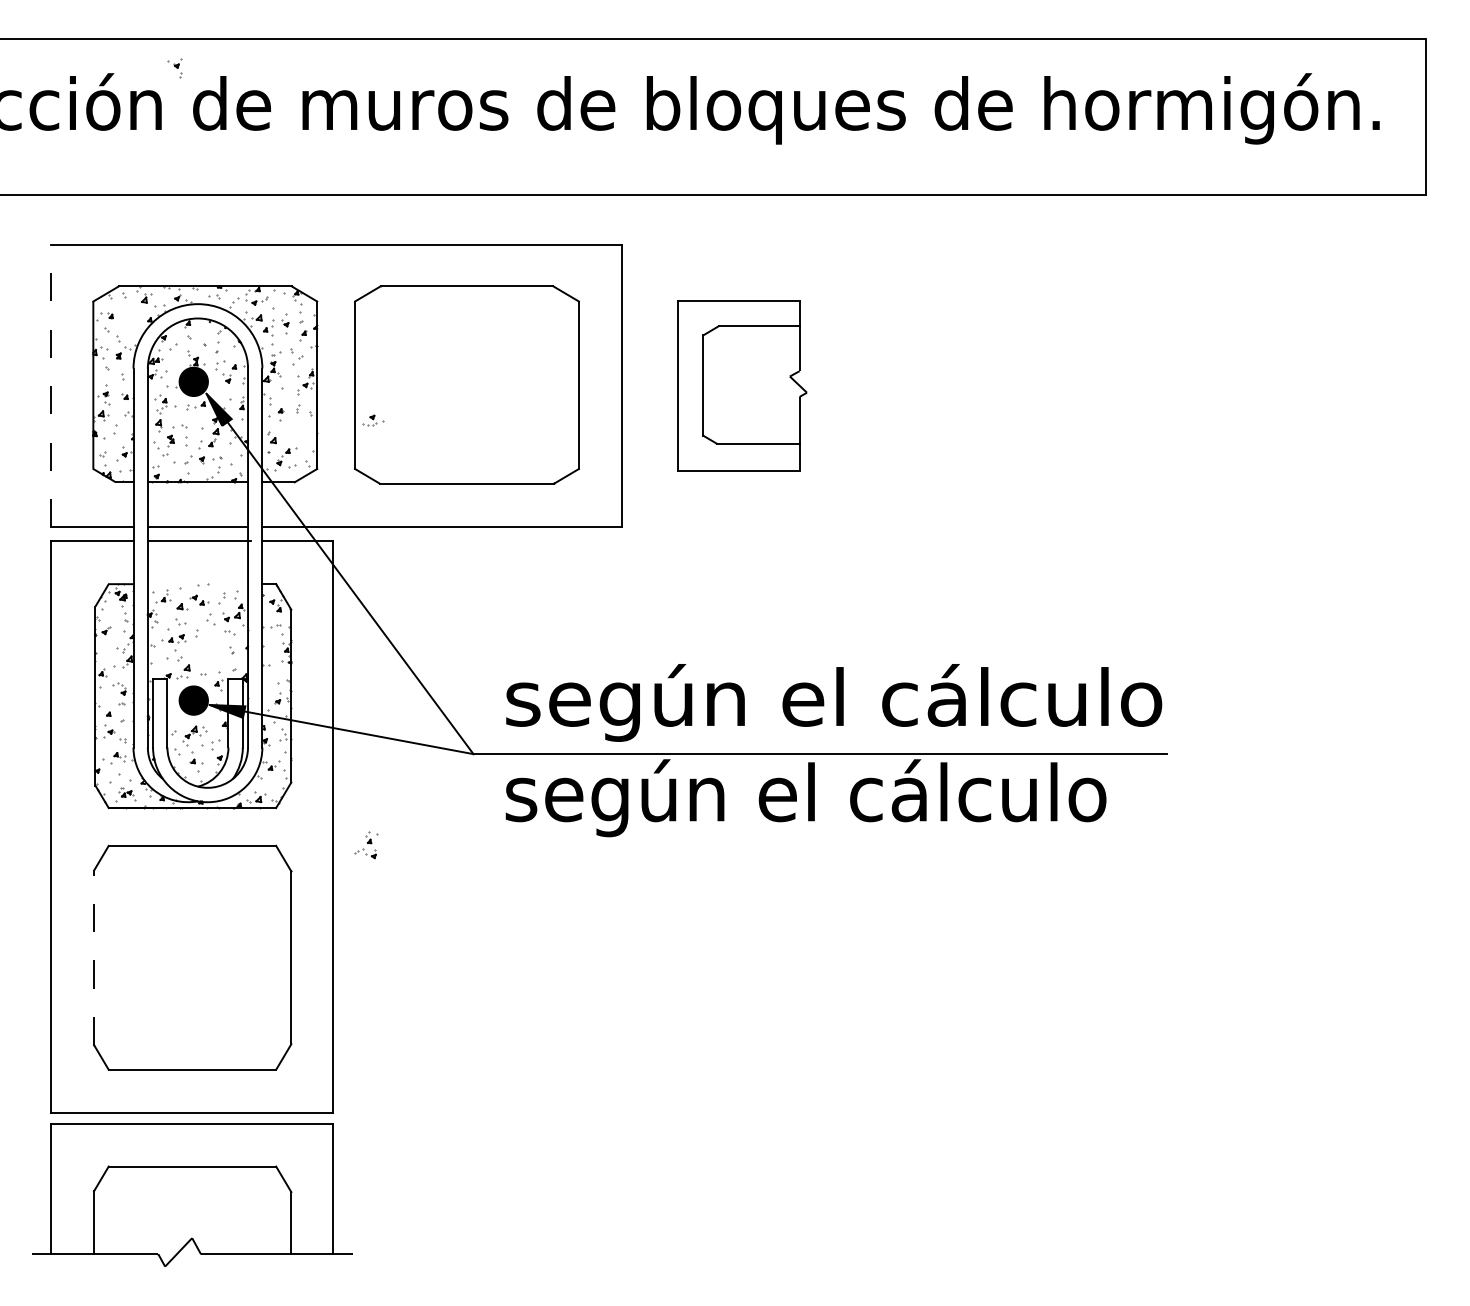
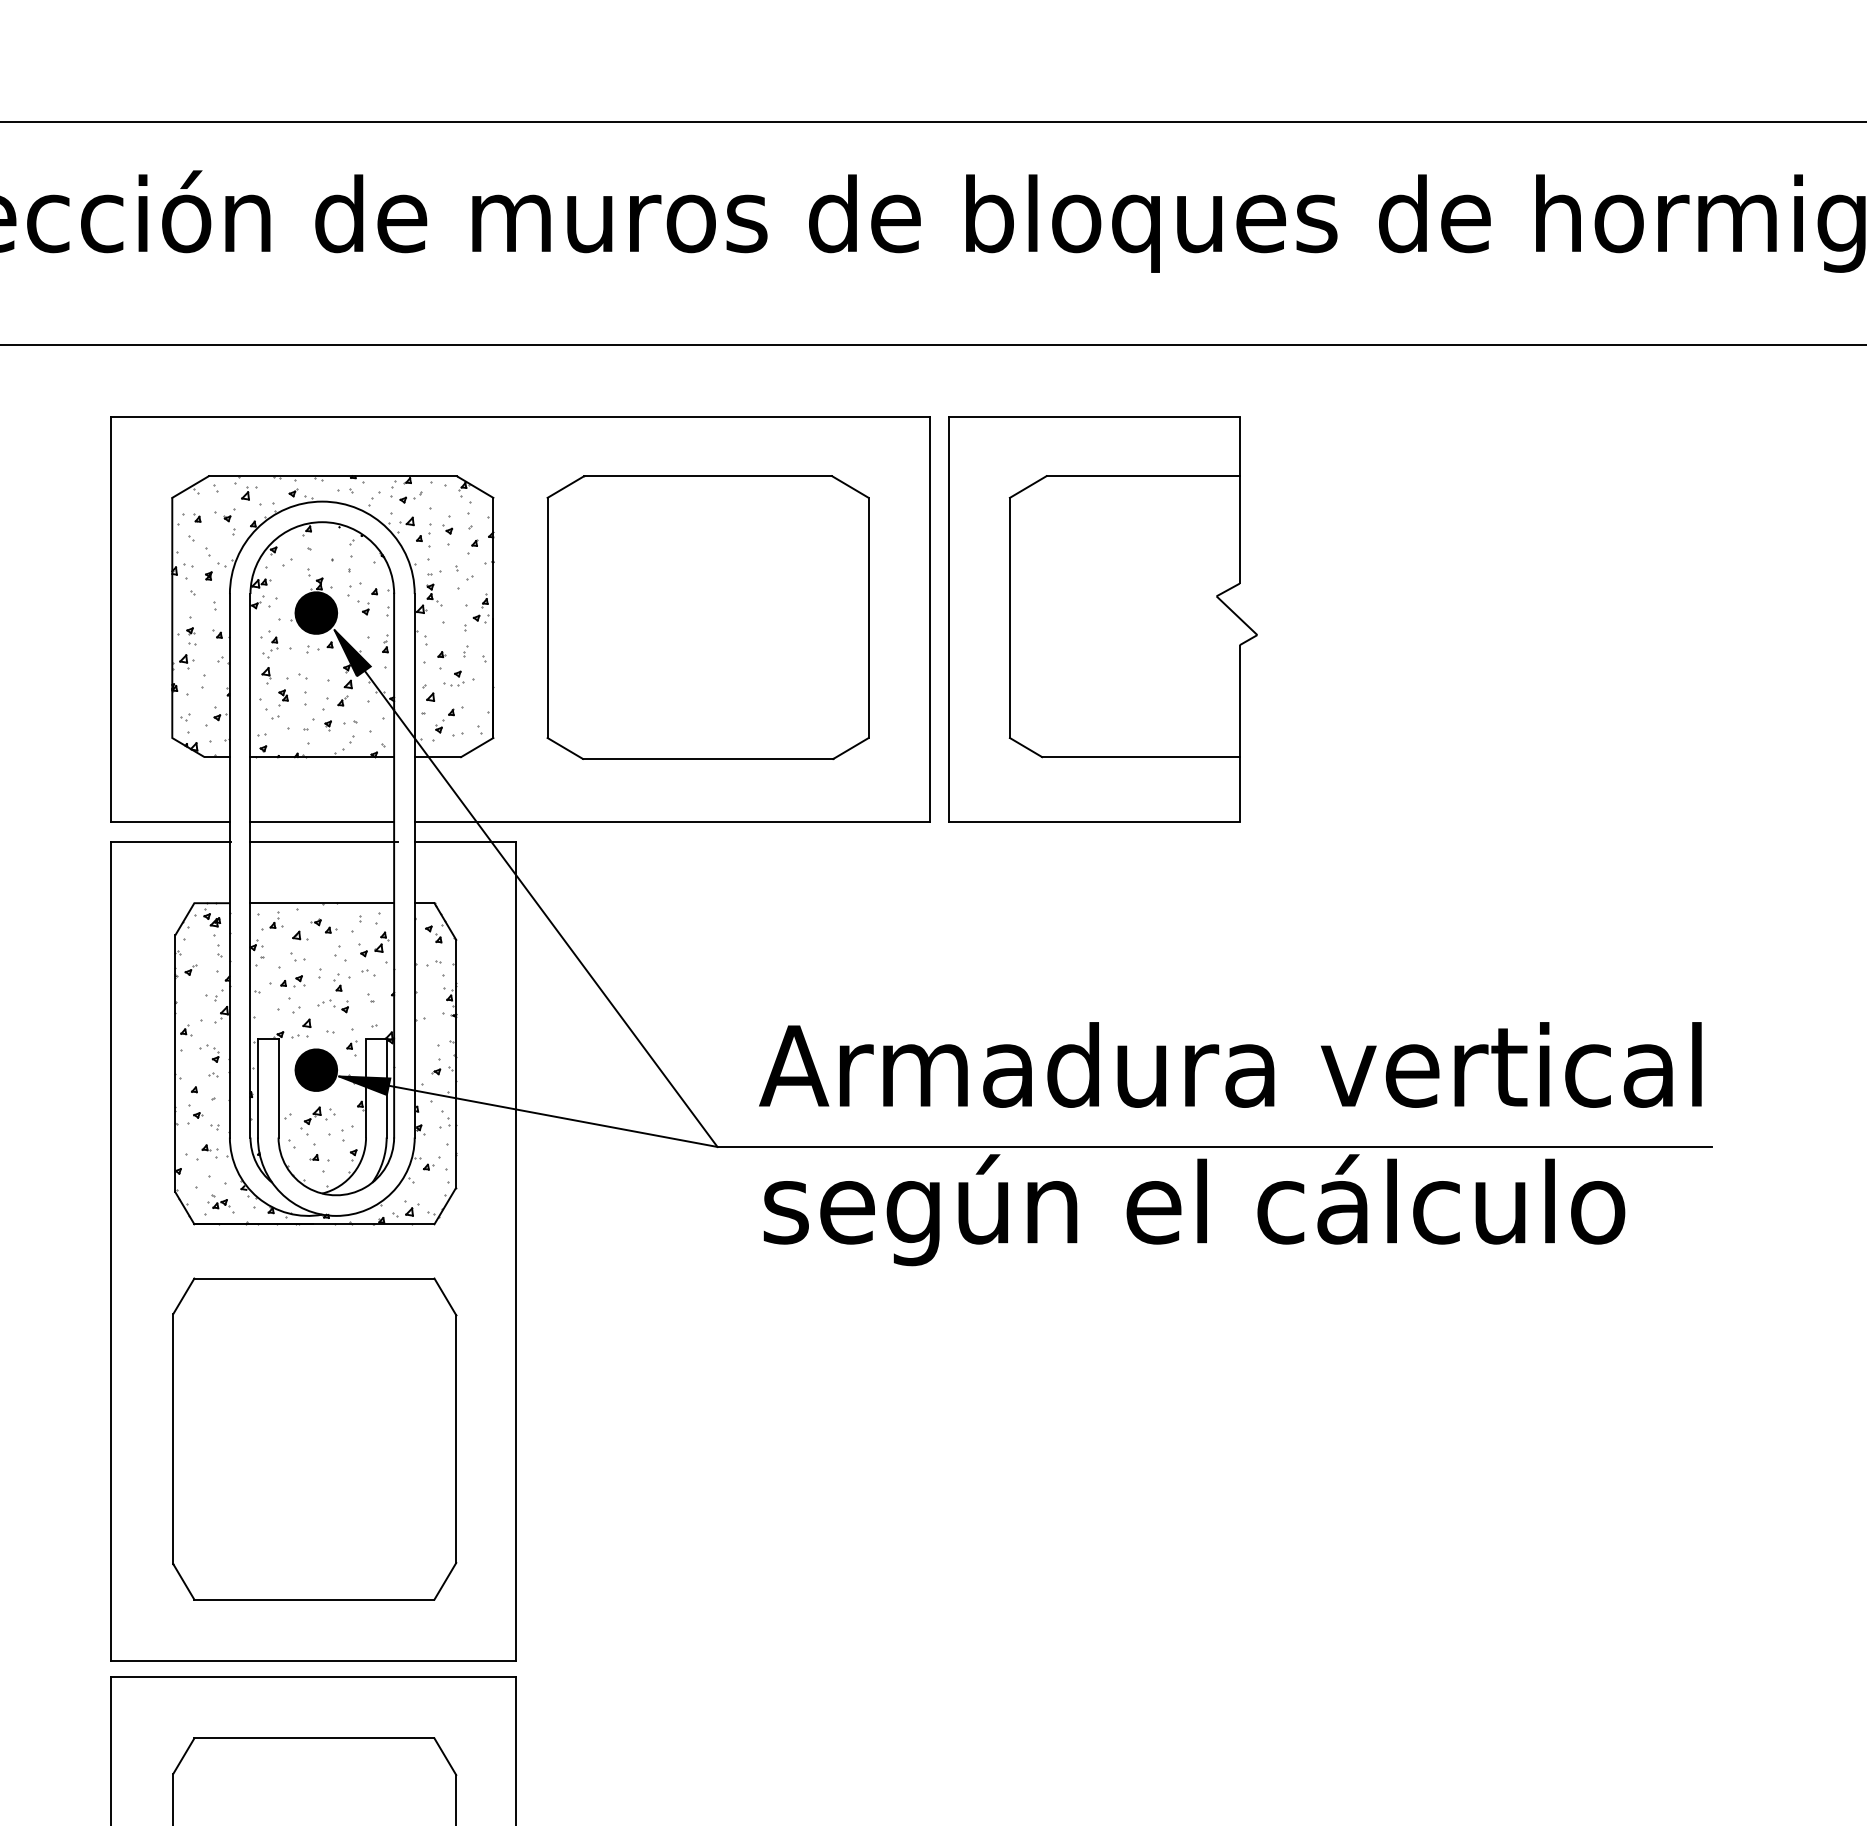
part: (174, 68) -> (224, 522), moved
line: (50, 385) -> (110, 618), dashed -> solid
part: (742, 385) -> (1103, 618), size x1.67
part: (373, 420) -> (459, 678), moved
line: (197, 584) -> (321, 903), added
text: (832, 702) -> (1232, 1072), según el cálculo -> Armadura vertical
part: (366, 845) -> (334, 994), moved
line: (94, 957) -> (173, 1438), dashed -> solid

